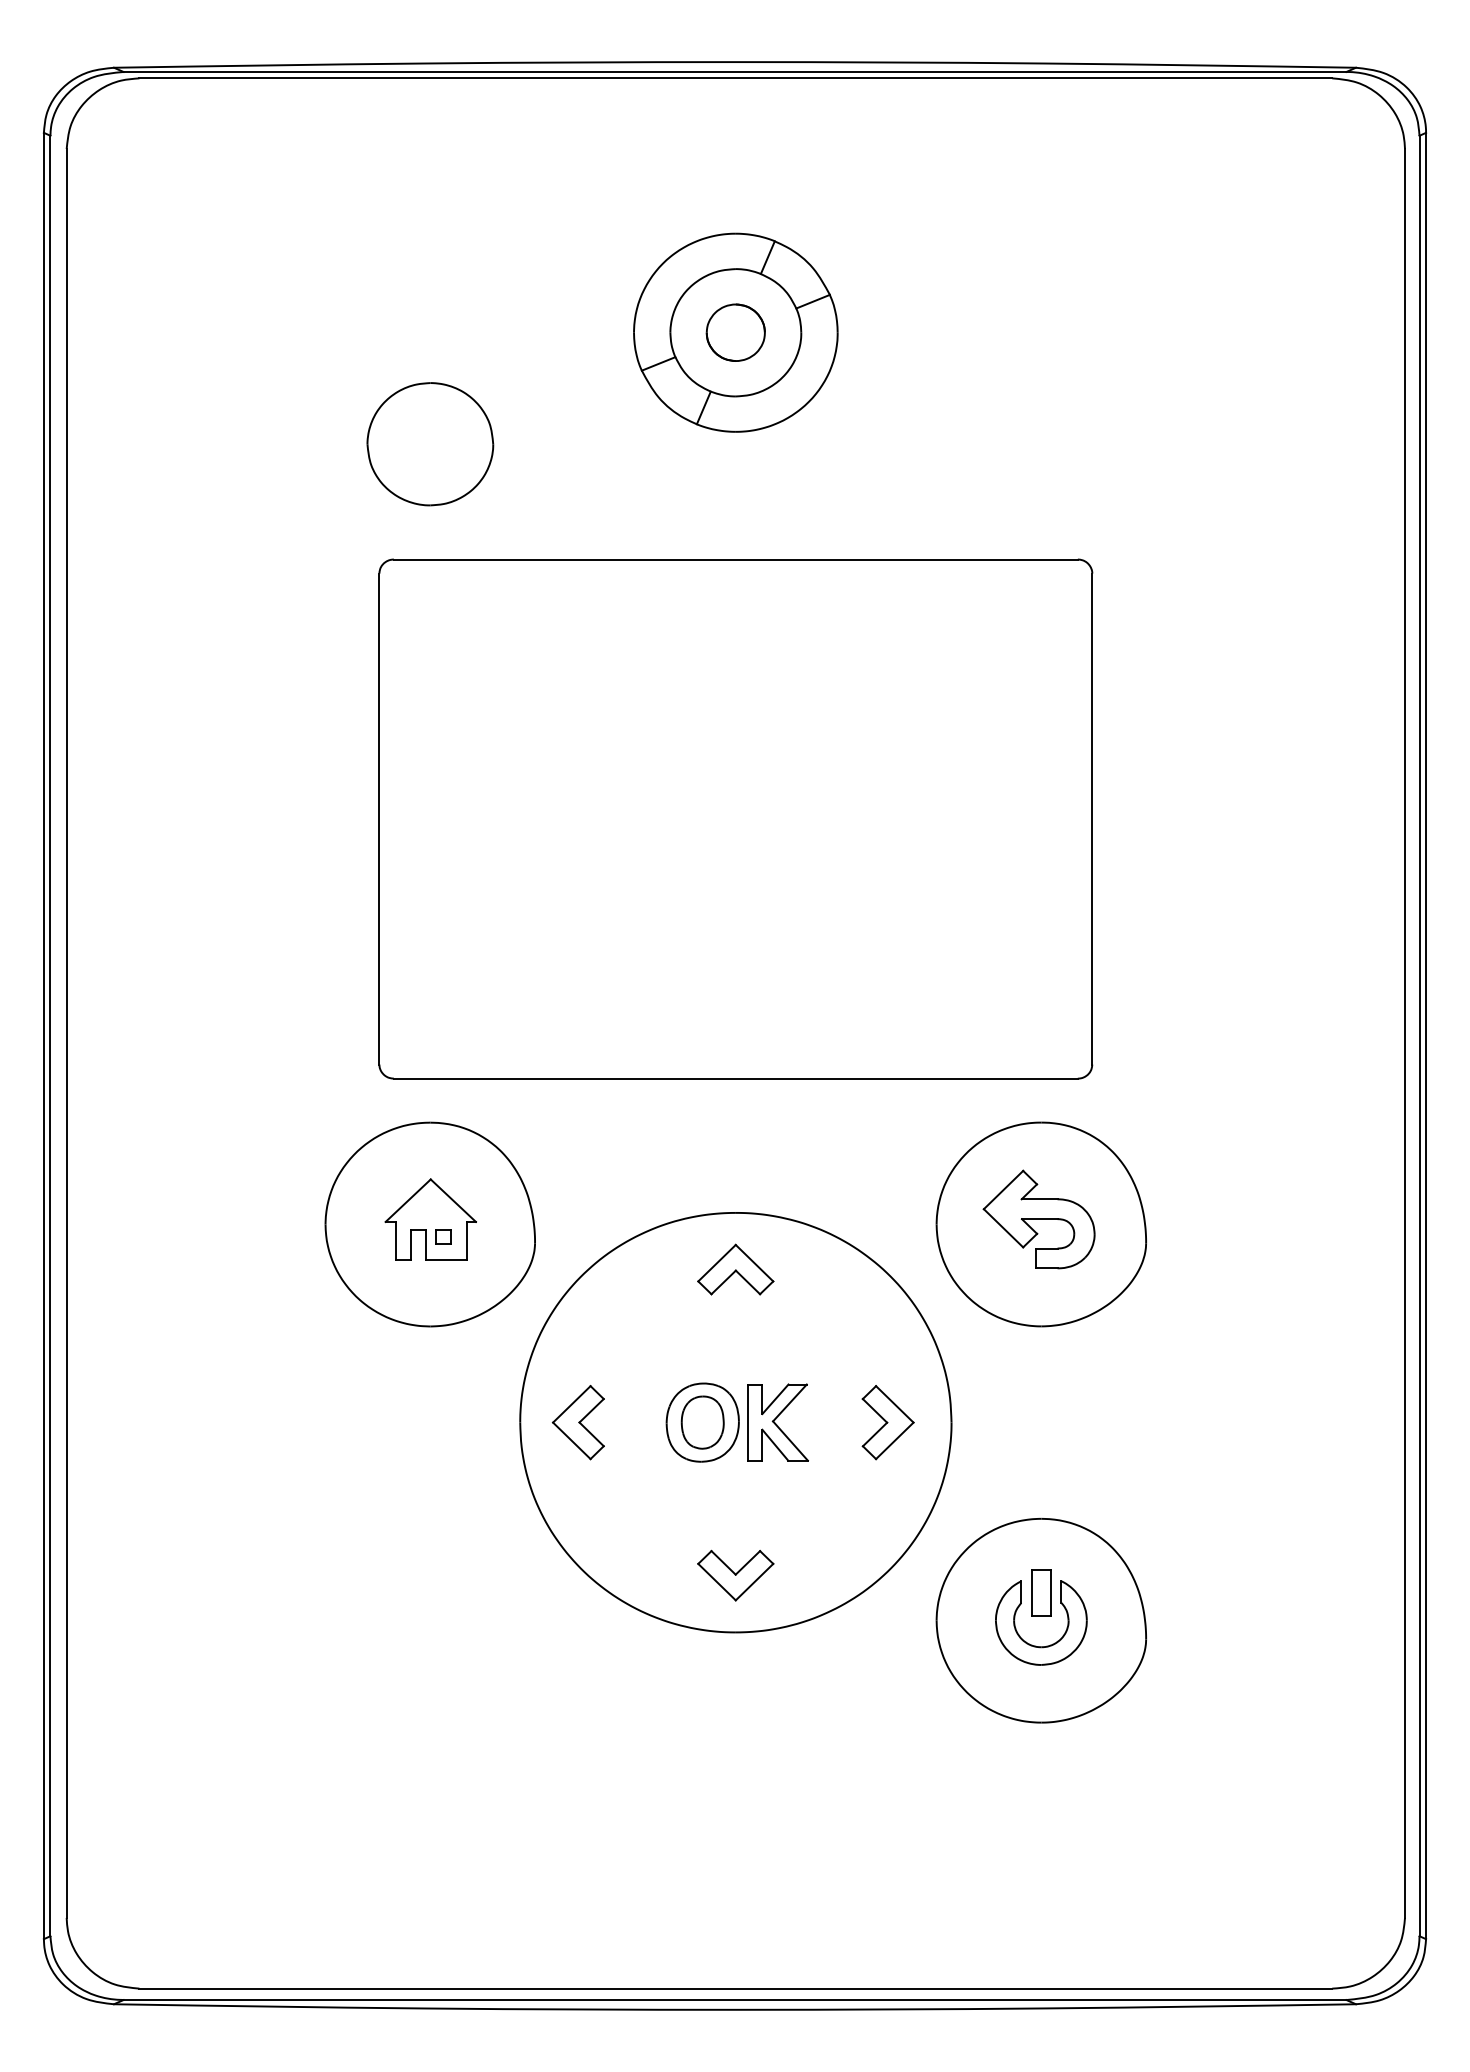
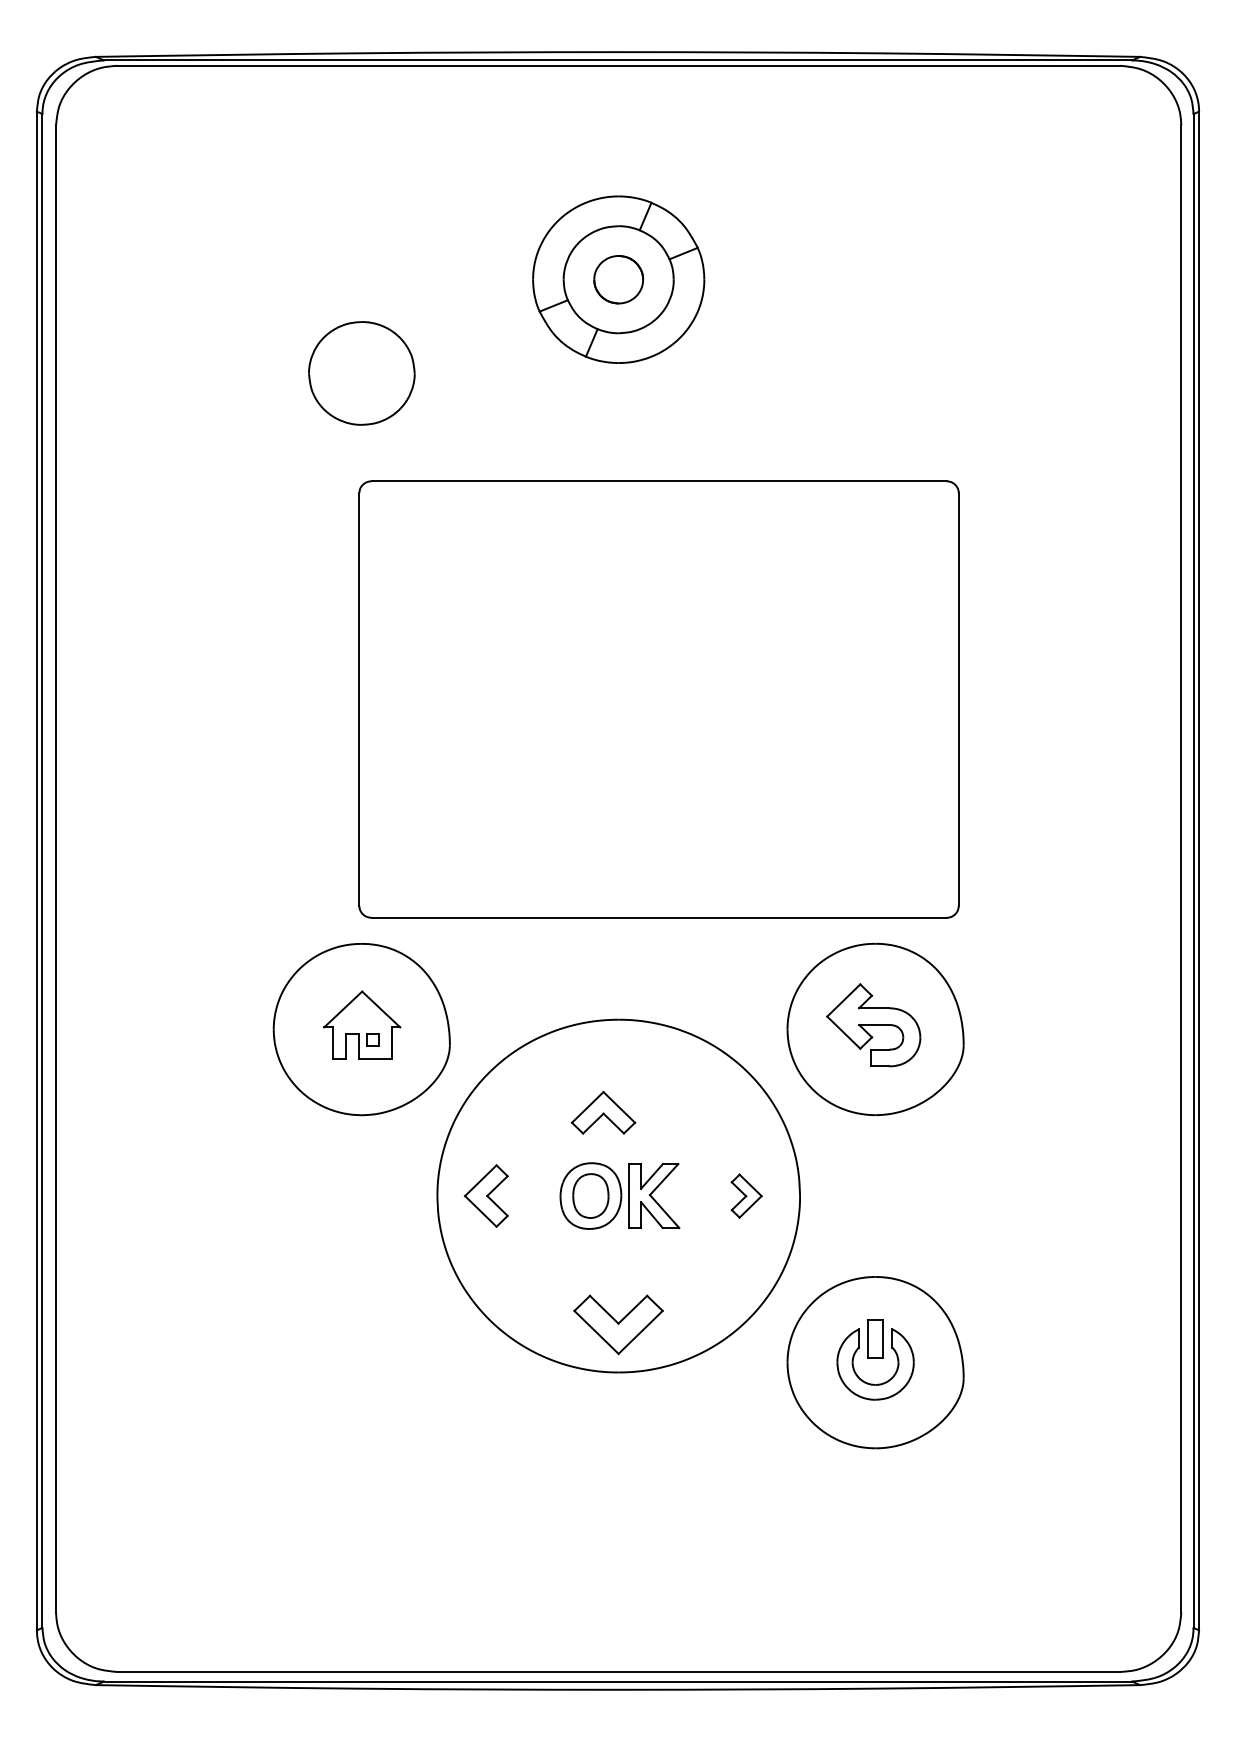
part: (735, 818) -> (658, 699), moved
part: (735, 1269) -> (603, 1112), moved
part: (887, 1422) -> (746, 1195), size x0.7
part: (735, 1575) -> (618, 1324), size x1.4

